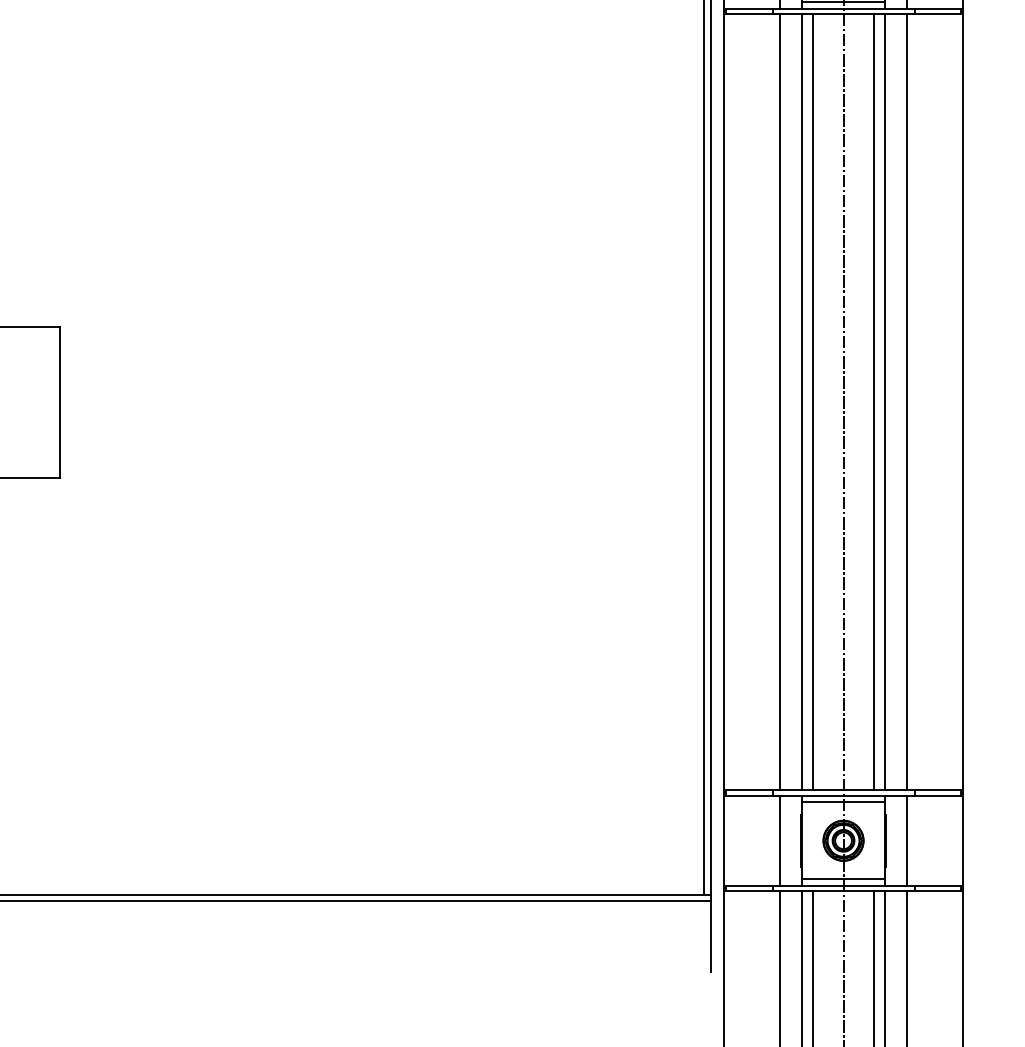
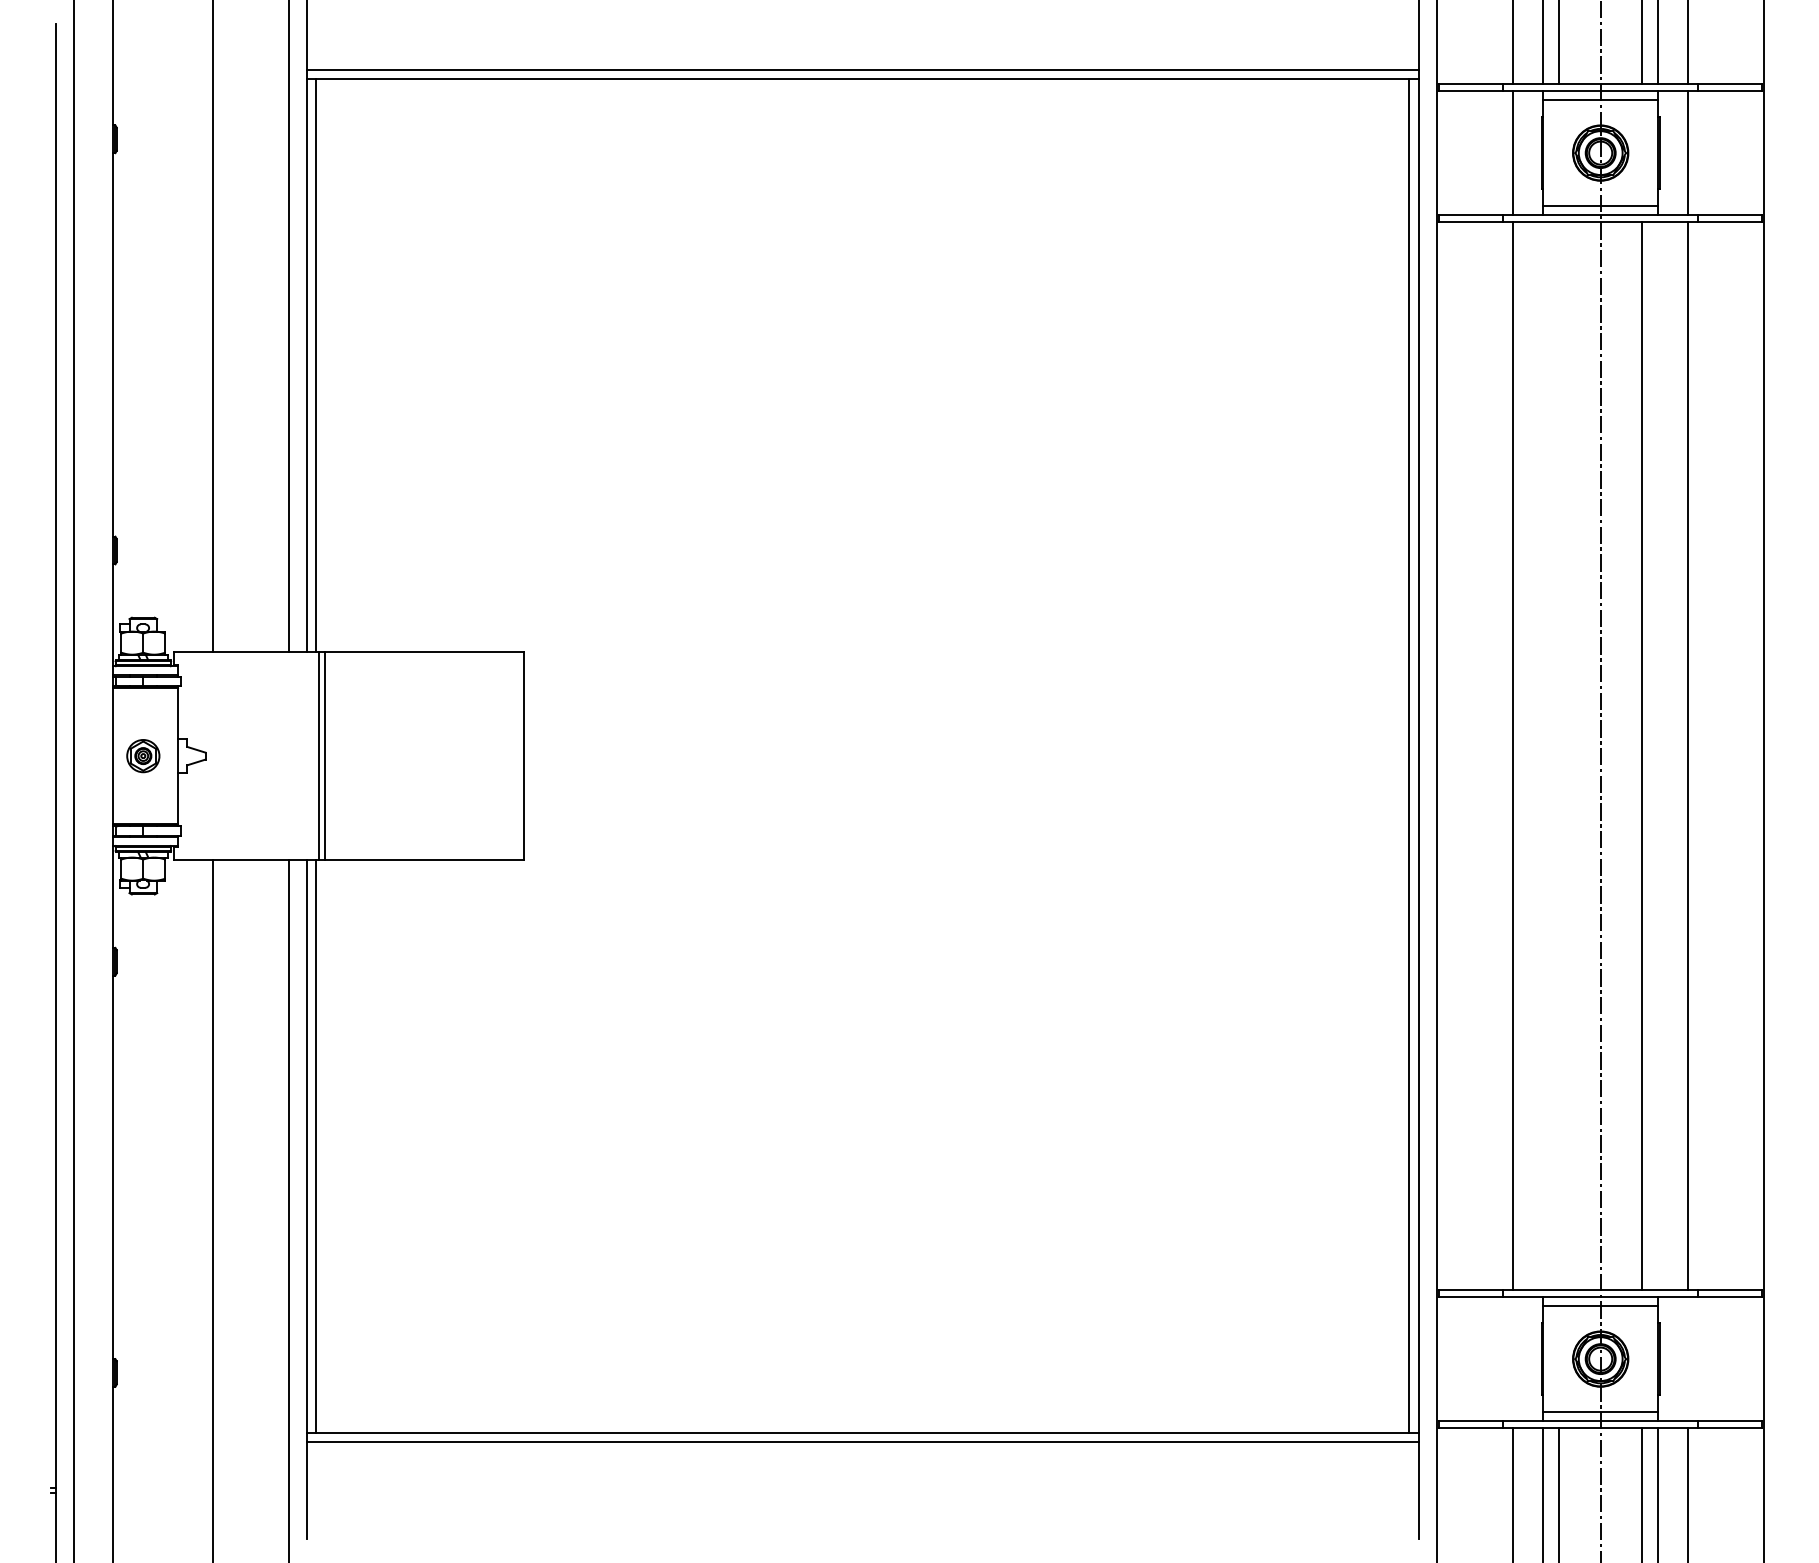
line: (801, 401) -> (1543, 755), removed
line: (813, 401) -> (1559, 755), removed
line: (885, 401) -> (1658, 755), removed
line: (780, 840) -> (1513, 1358), removed
line: (907, 840) -> (1688, 1358), removed

